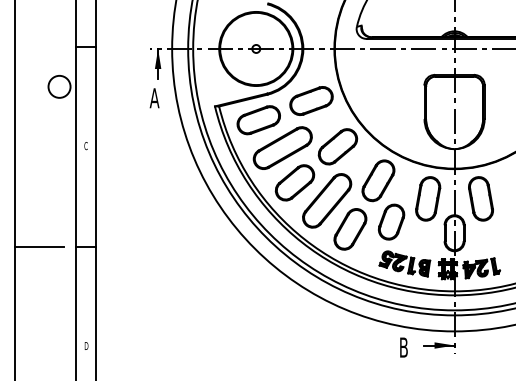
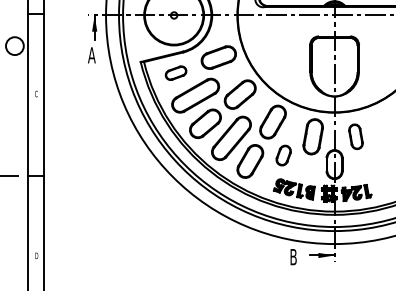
part: (258, 120) -> (175, 73), size x0.6
part: (480, 198) -> (355, 136), size x0.7
part: (391, 221) -> (283, 155), size x0.7

